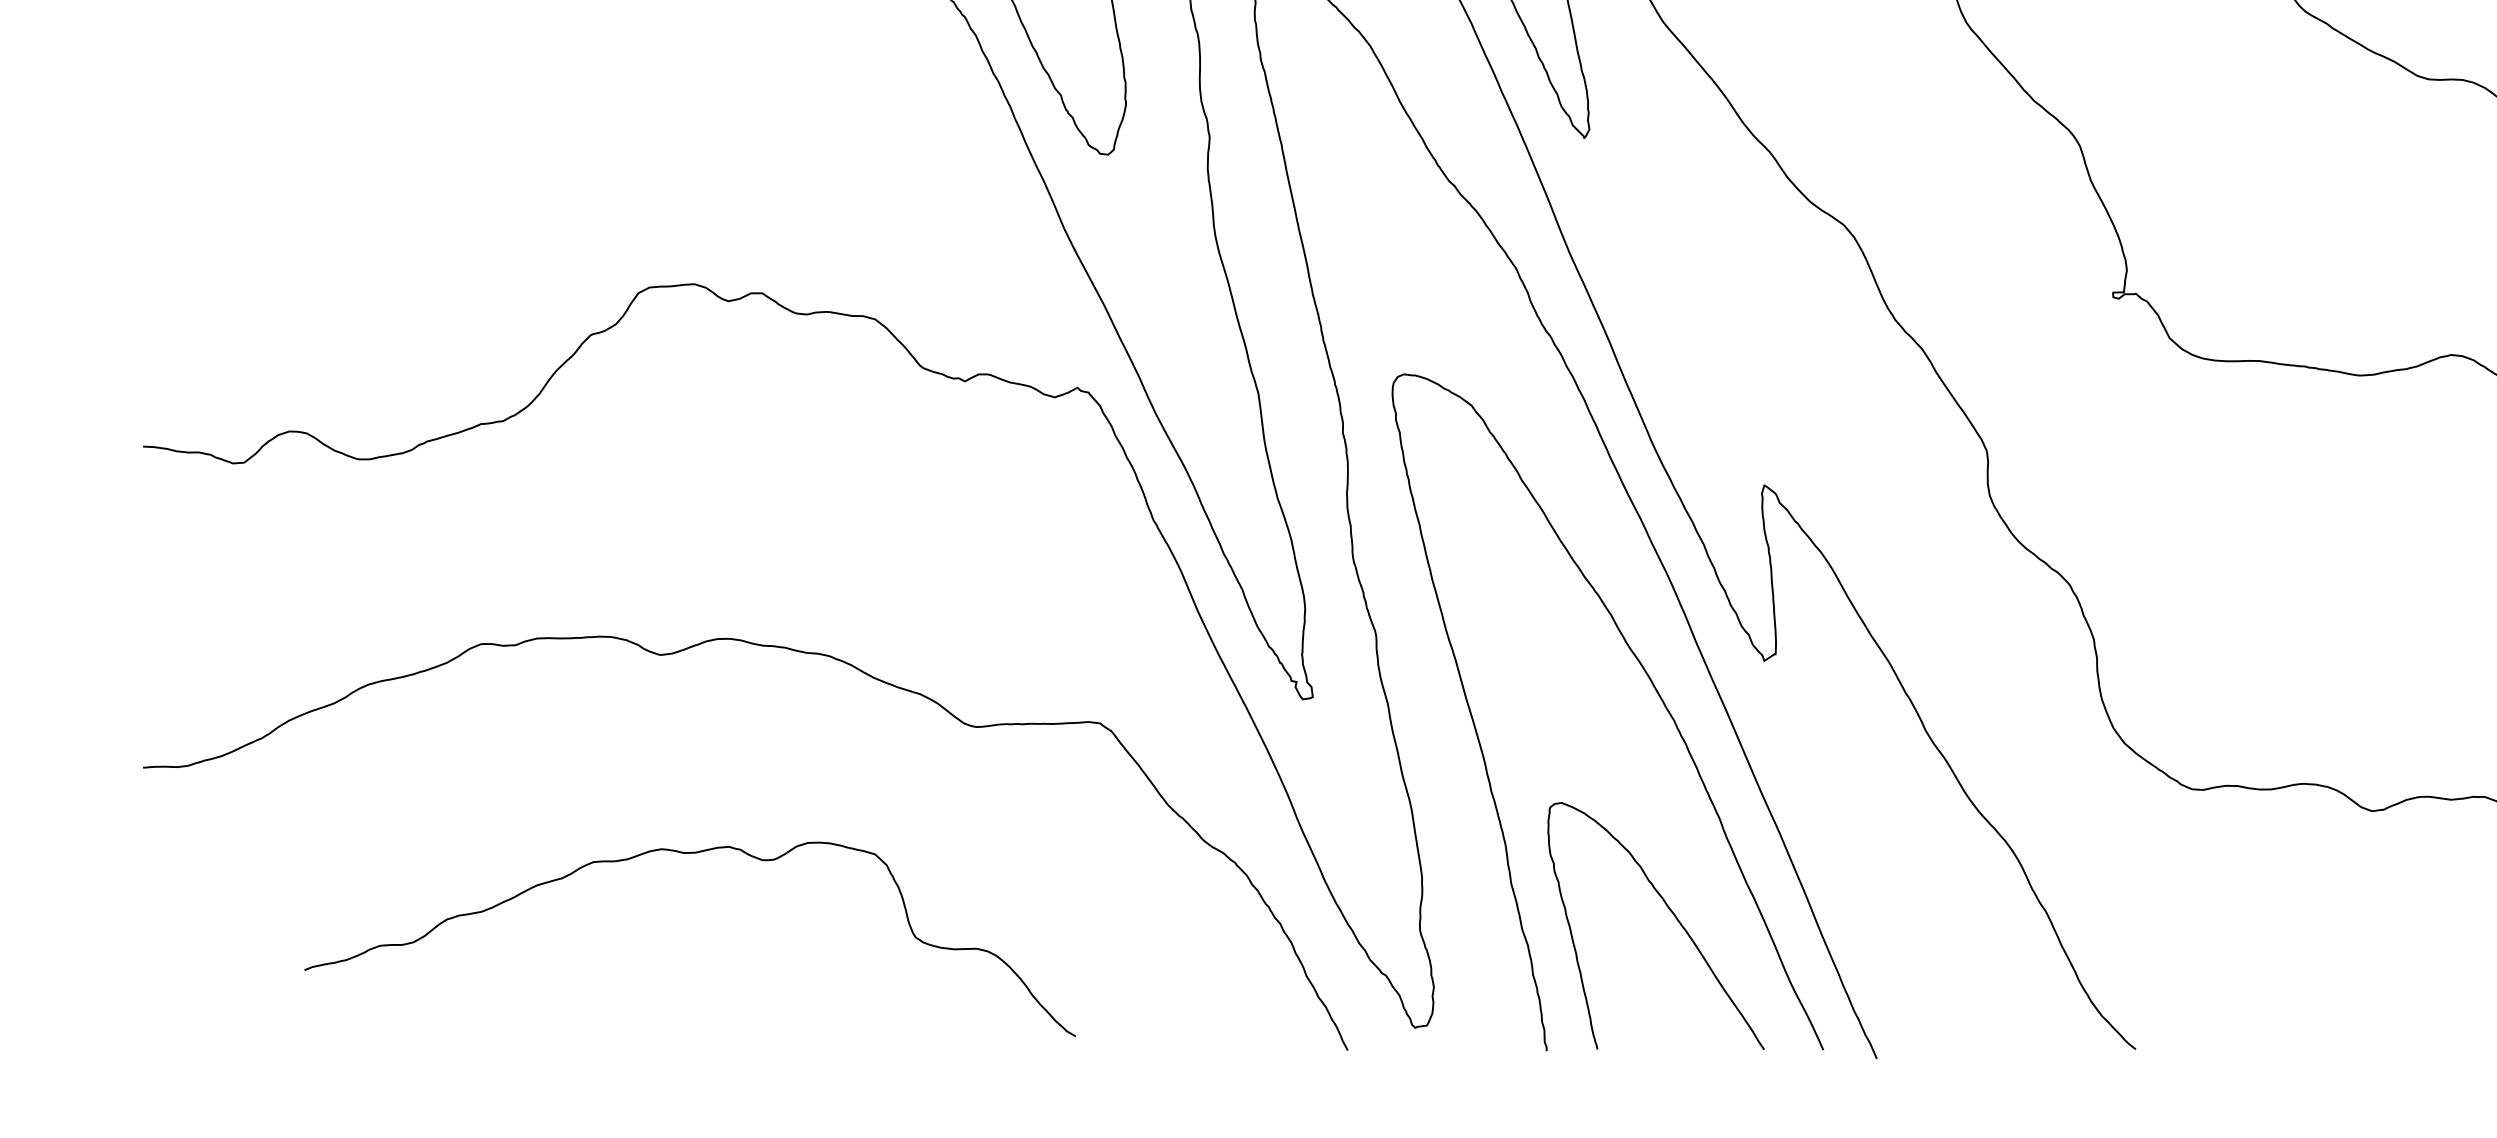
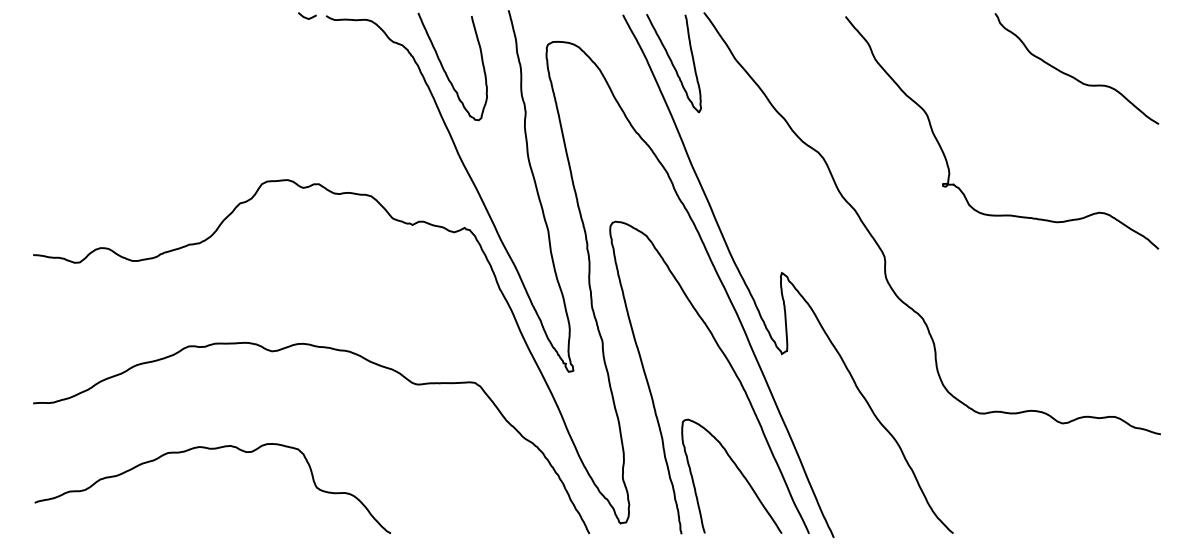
curve: (689, 854) -> (212, 449), moved

